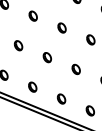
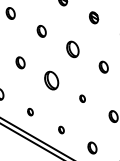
part: (61, 27) -> (72, 48), size x1.4
part: (47, 57) -> (51, 80), size x1.6
part: (76, 69) -> (82, 98), size x0.6
part: (32, 86) -> (30, 111), size x0.6
part: (61, 98) -> (61, 129), size x0.6

